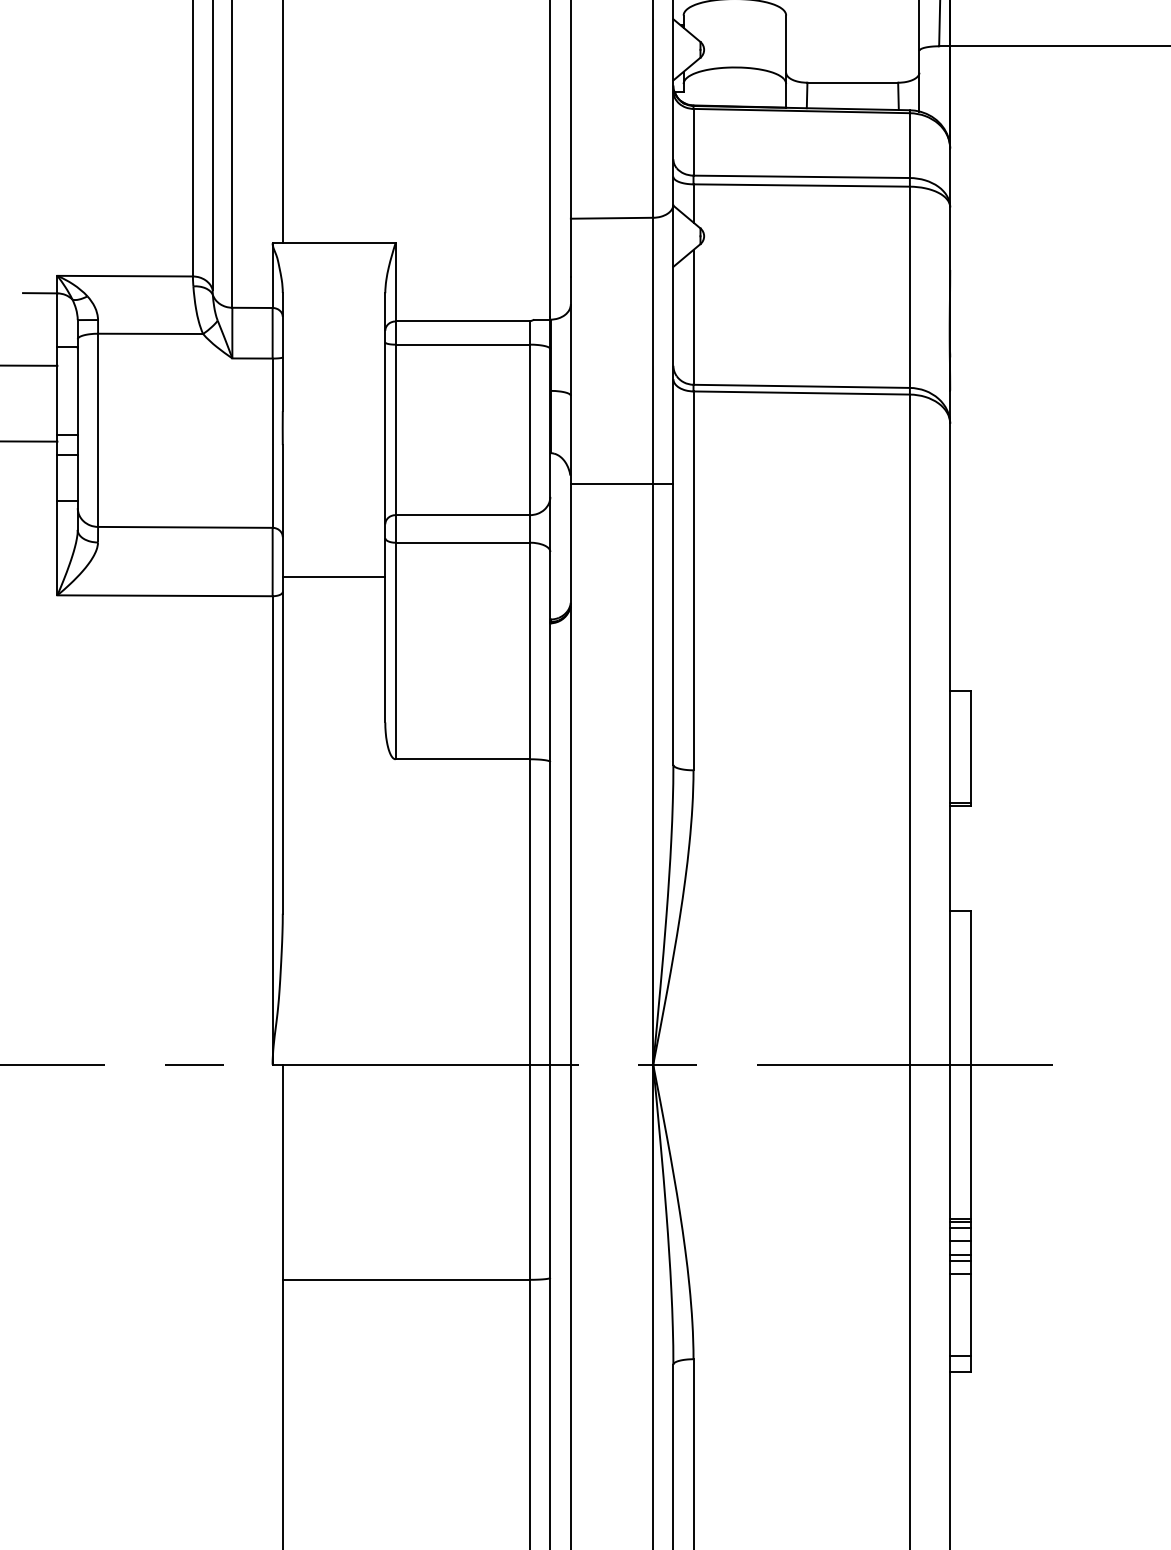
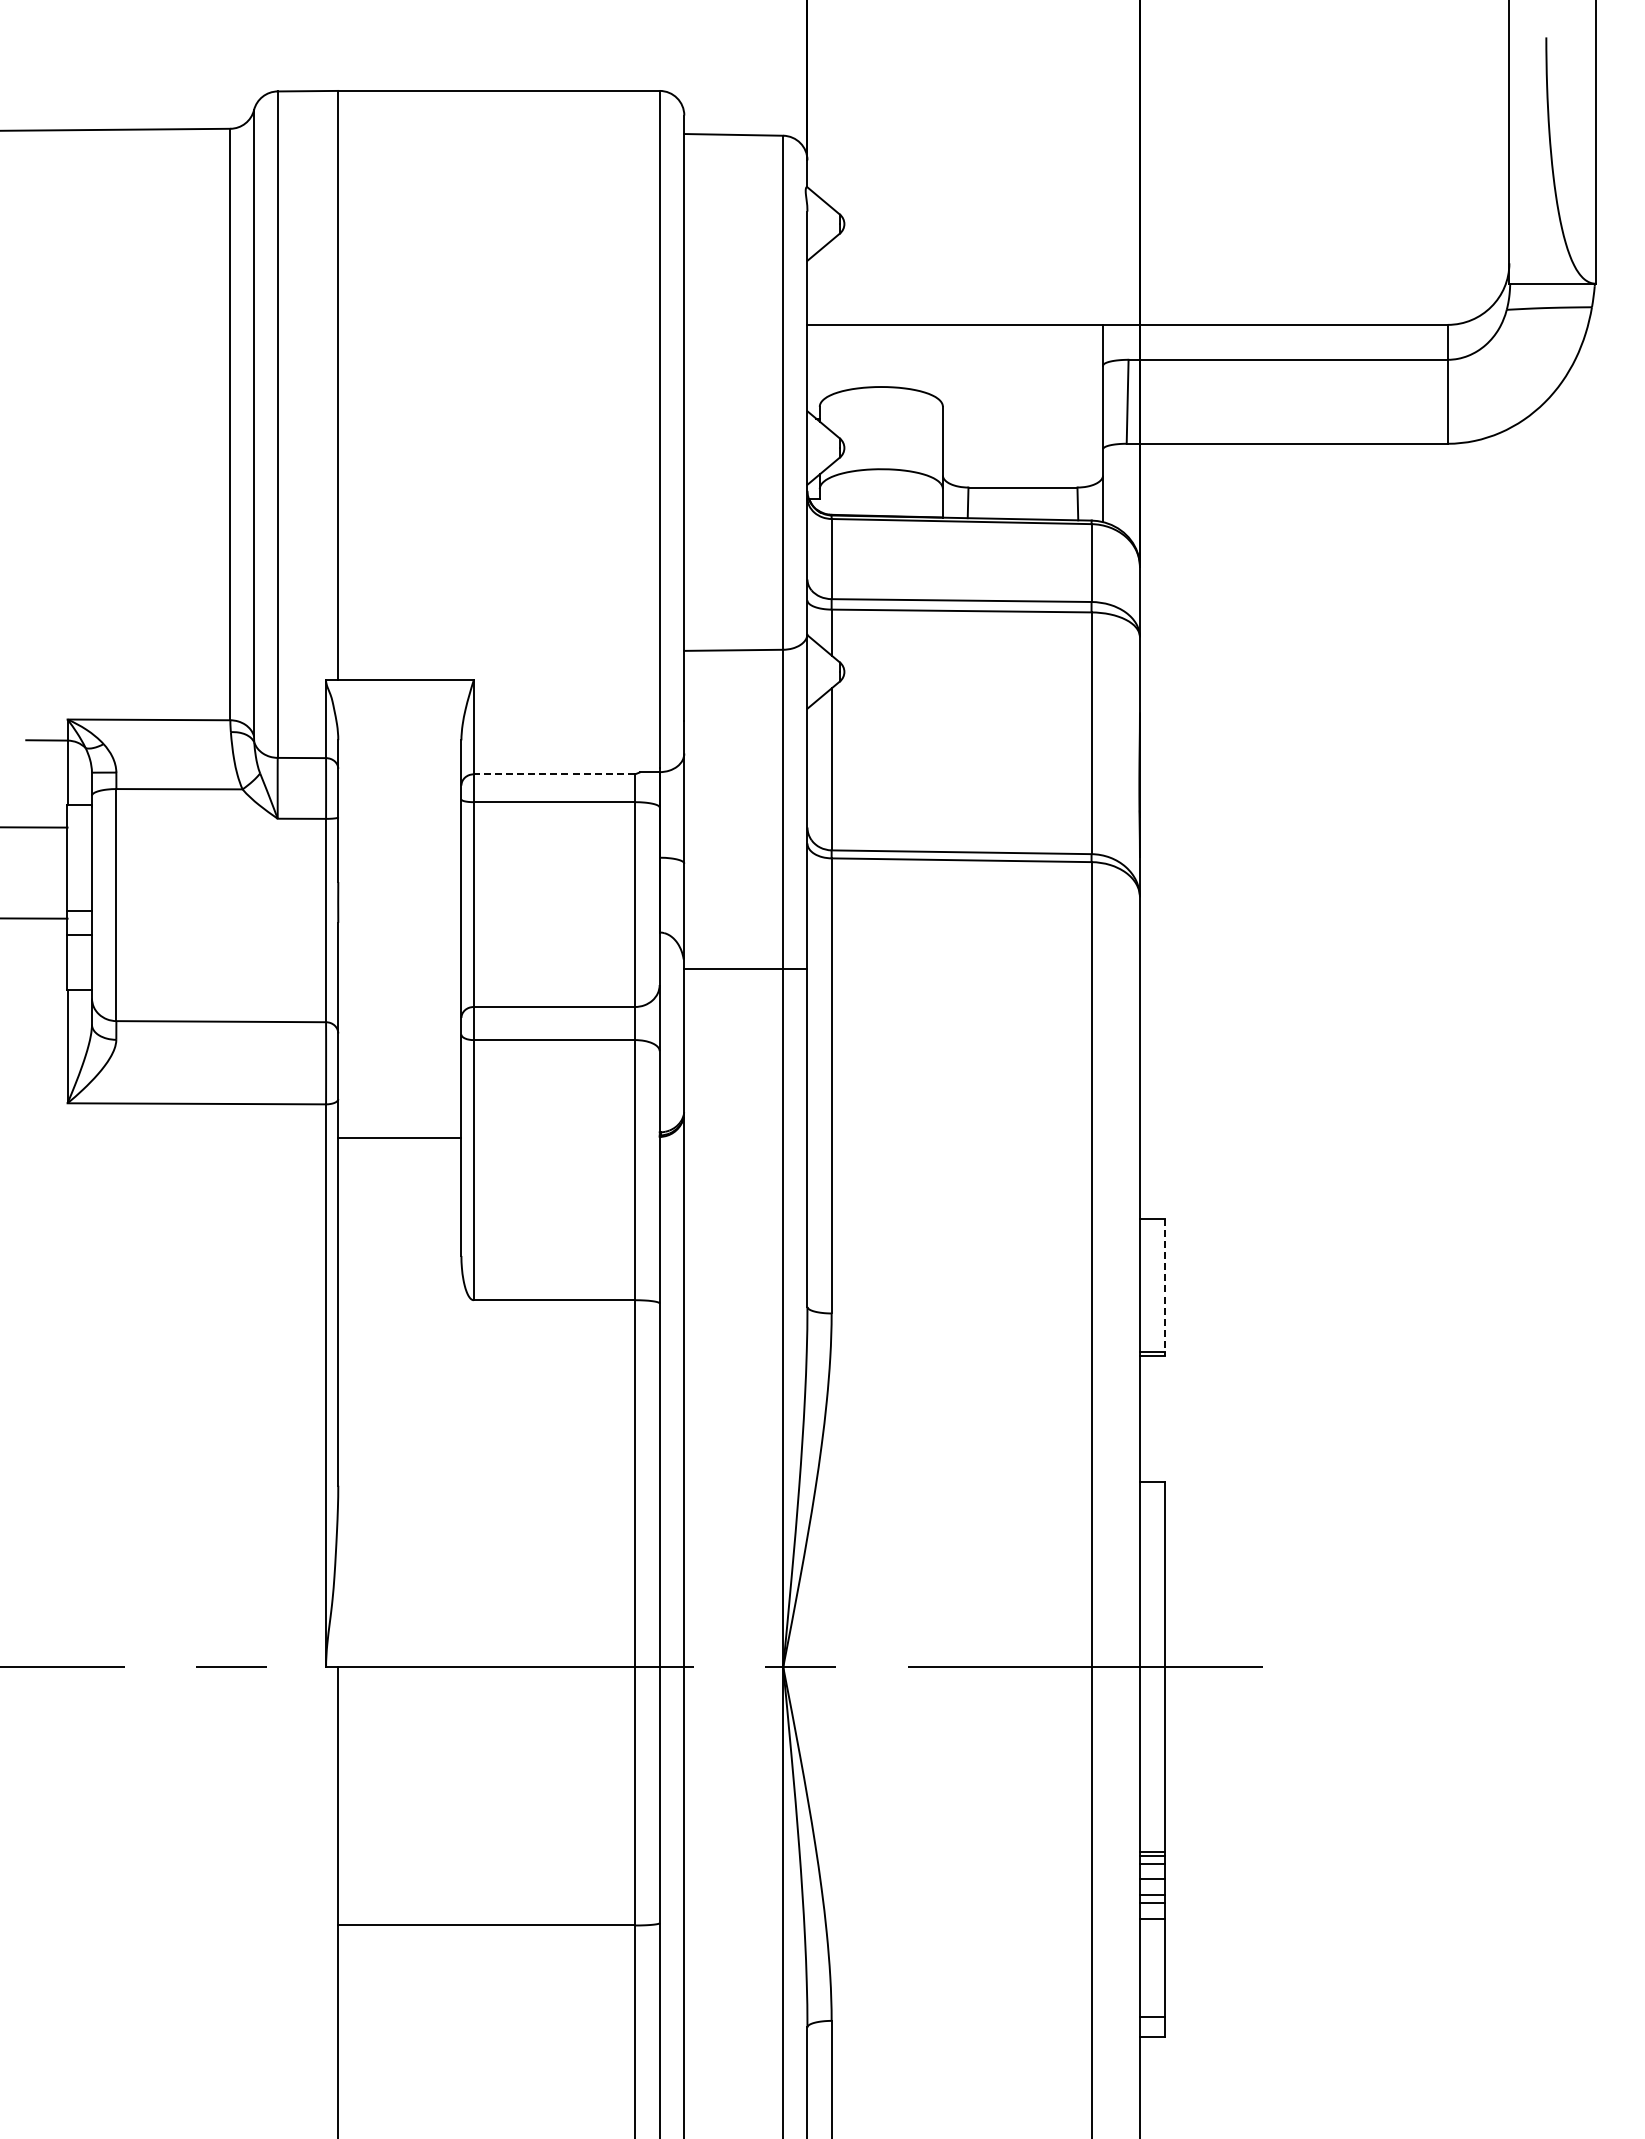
line: (462, 321) -> (554, 774), solid -> dashed
line: (333, 576) -> (399, 1137), moved
line: (970, 748) -> (1164, 1287), solid -> dashed

